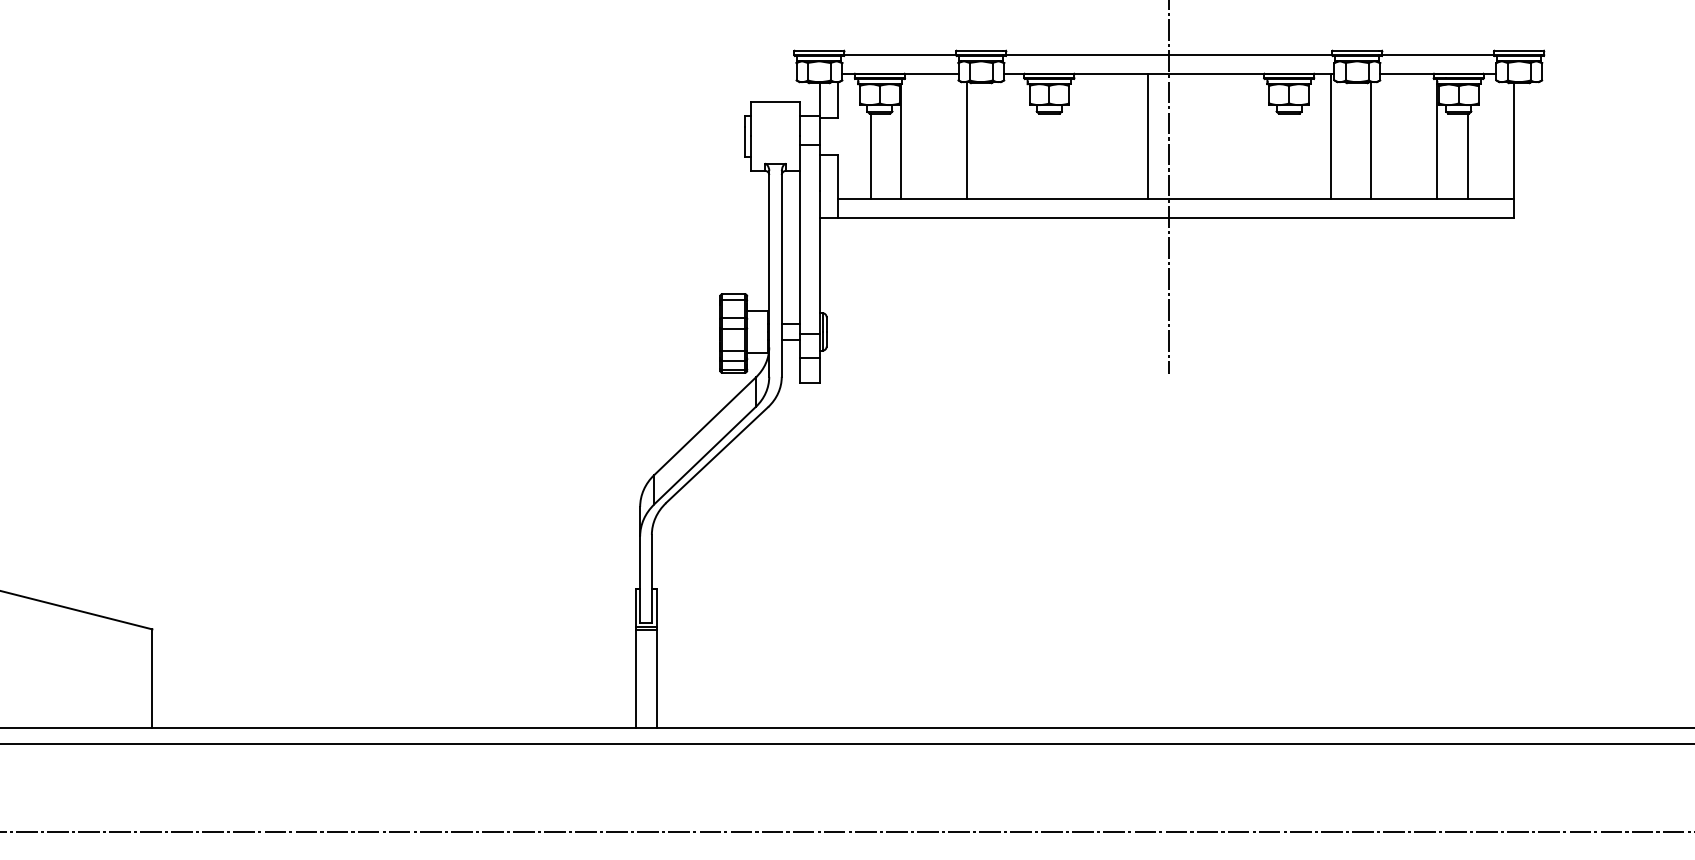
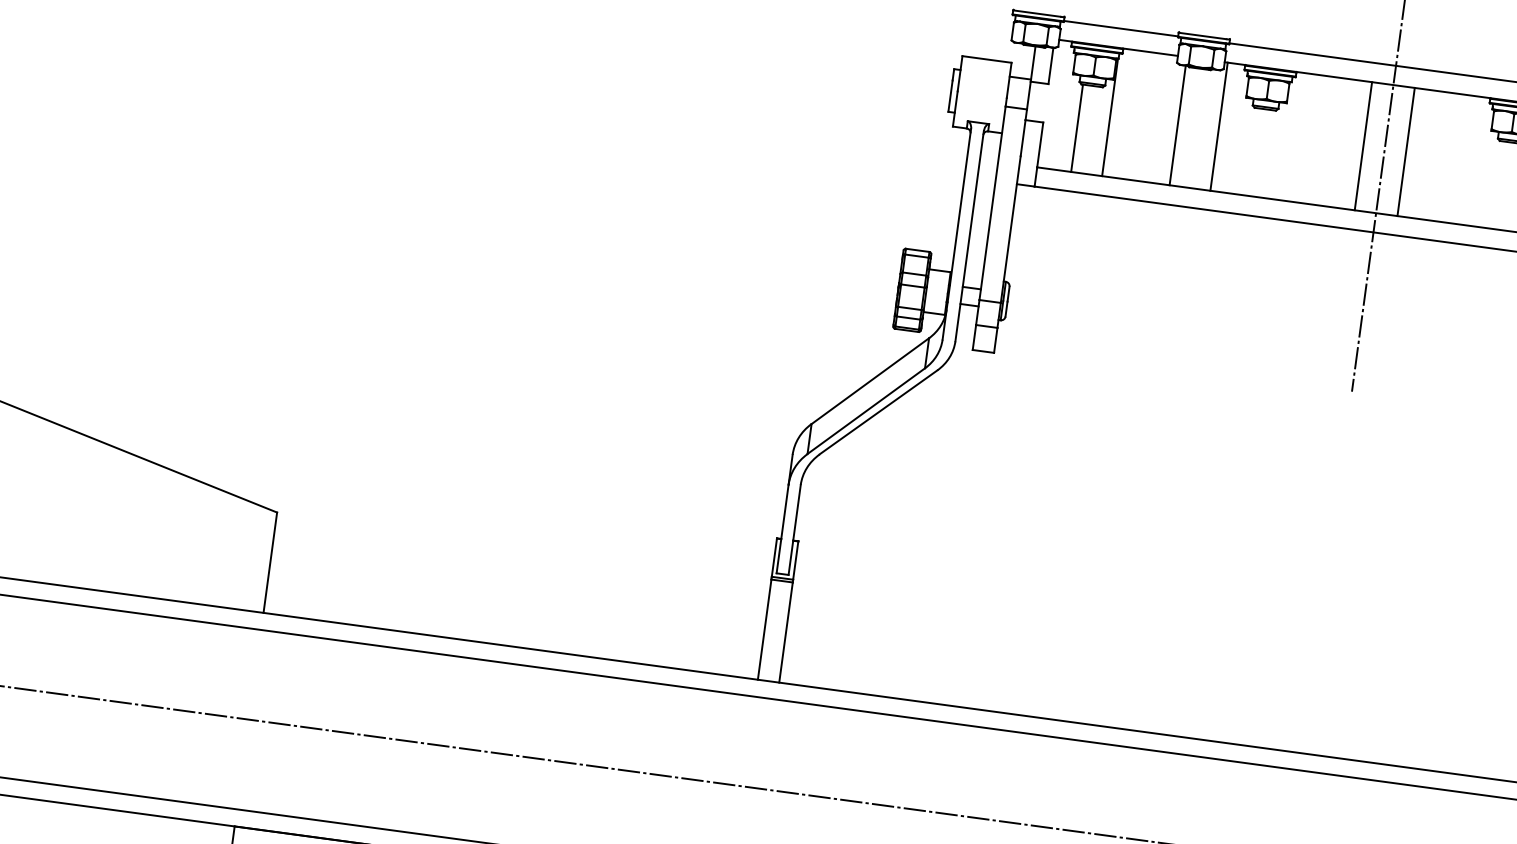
line: (1007, 136) -> (1219, 126), added
line: (1190, 136) -> (1406, 152), added

